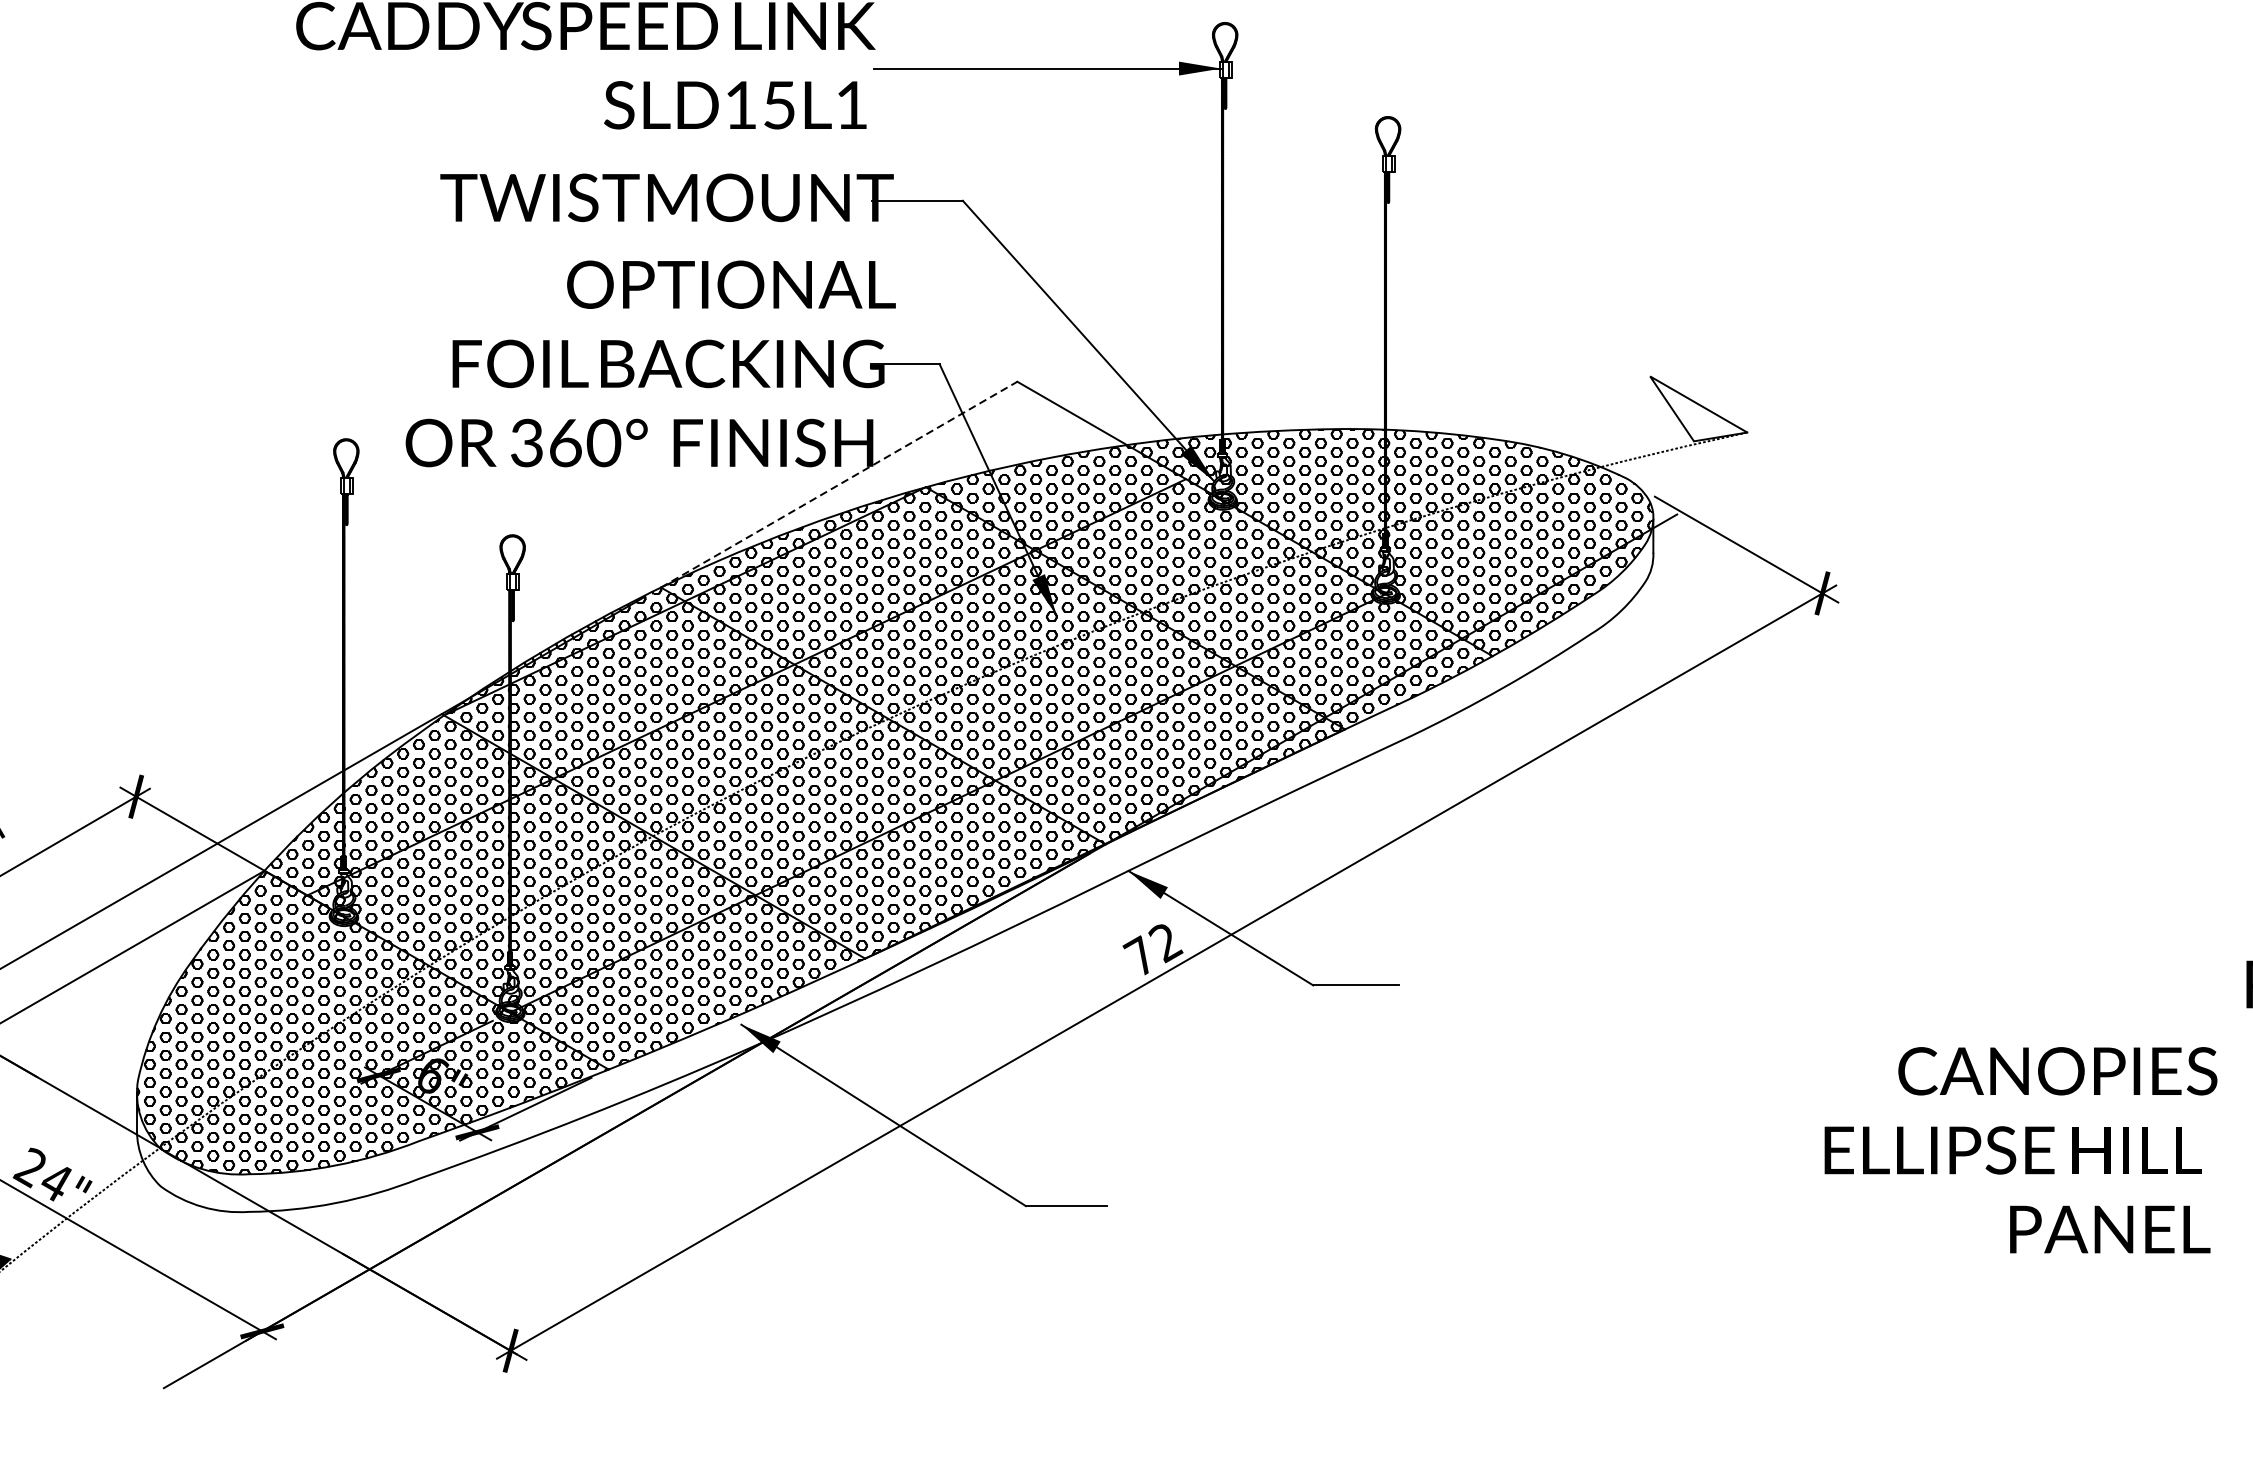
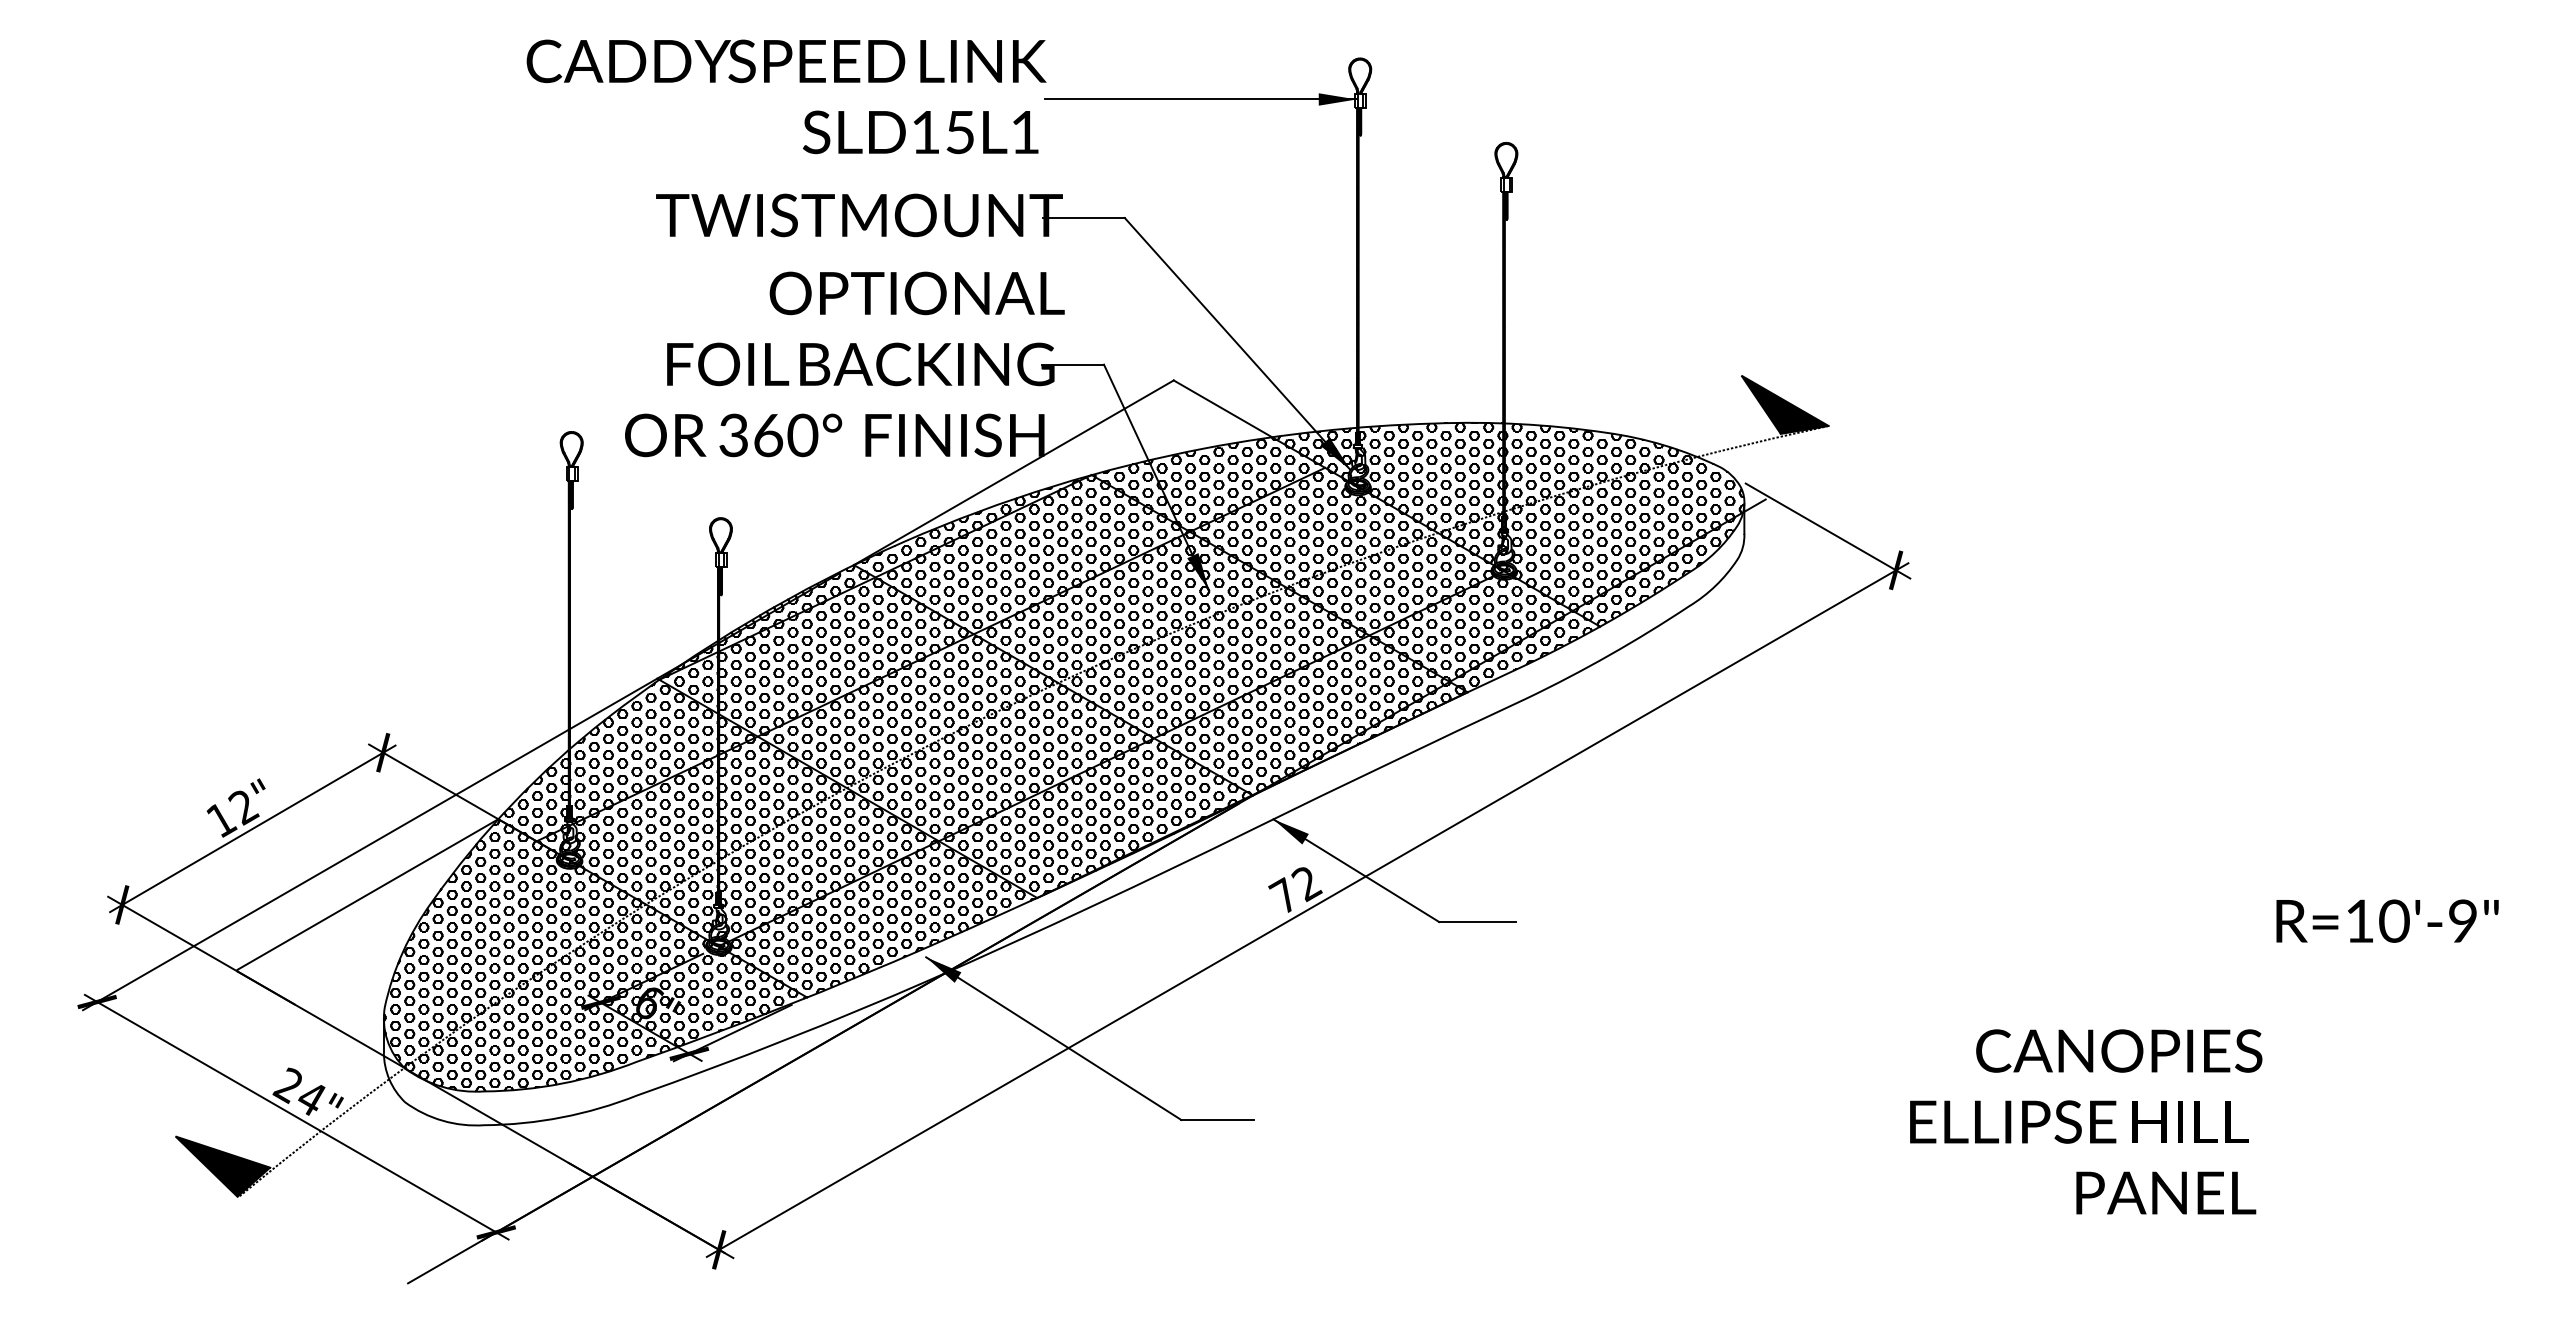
fill: (1698, 408) -> (1784, 404), added
line: (838, 484) -> (1013, 472), dashed -> solid
text: (2021, 1149) -> (2086, 1121), moved

